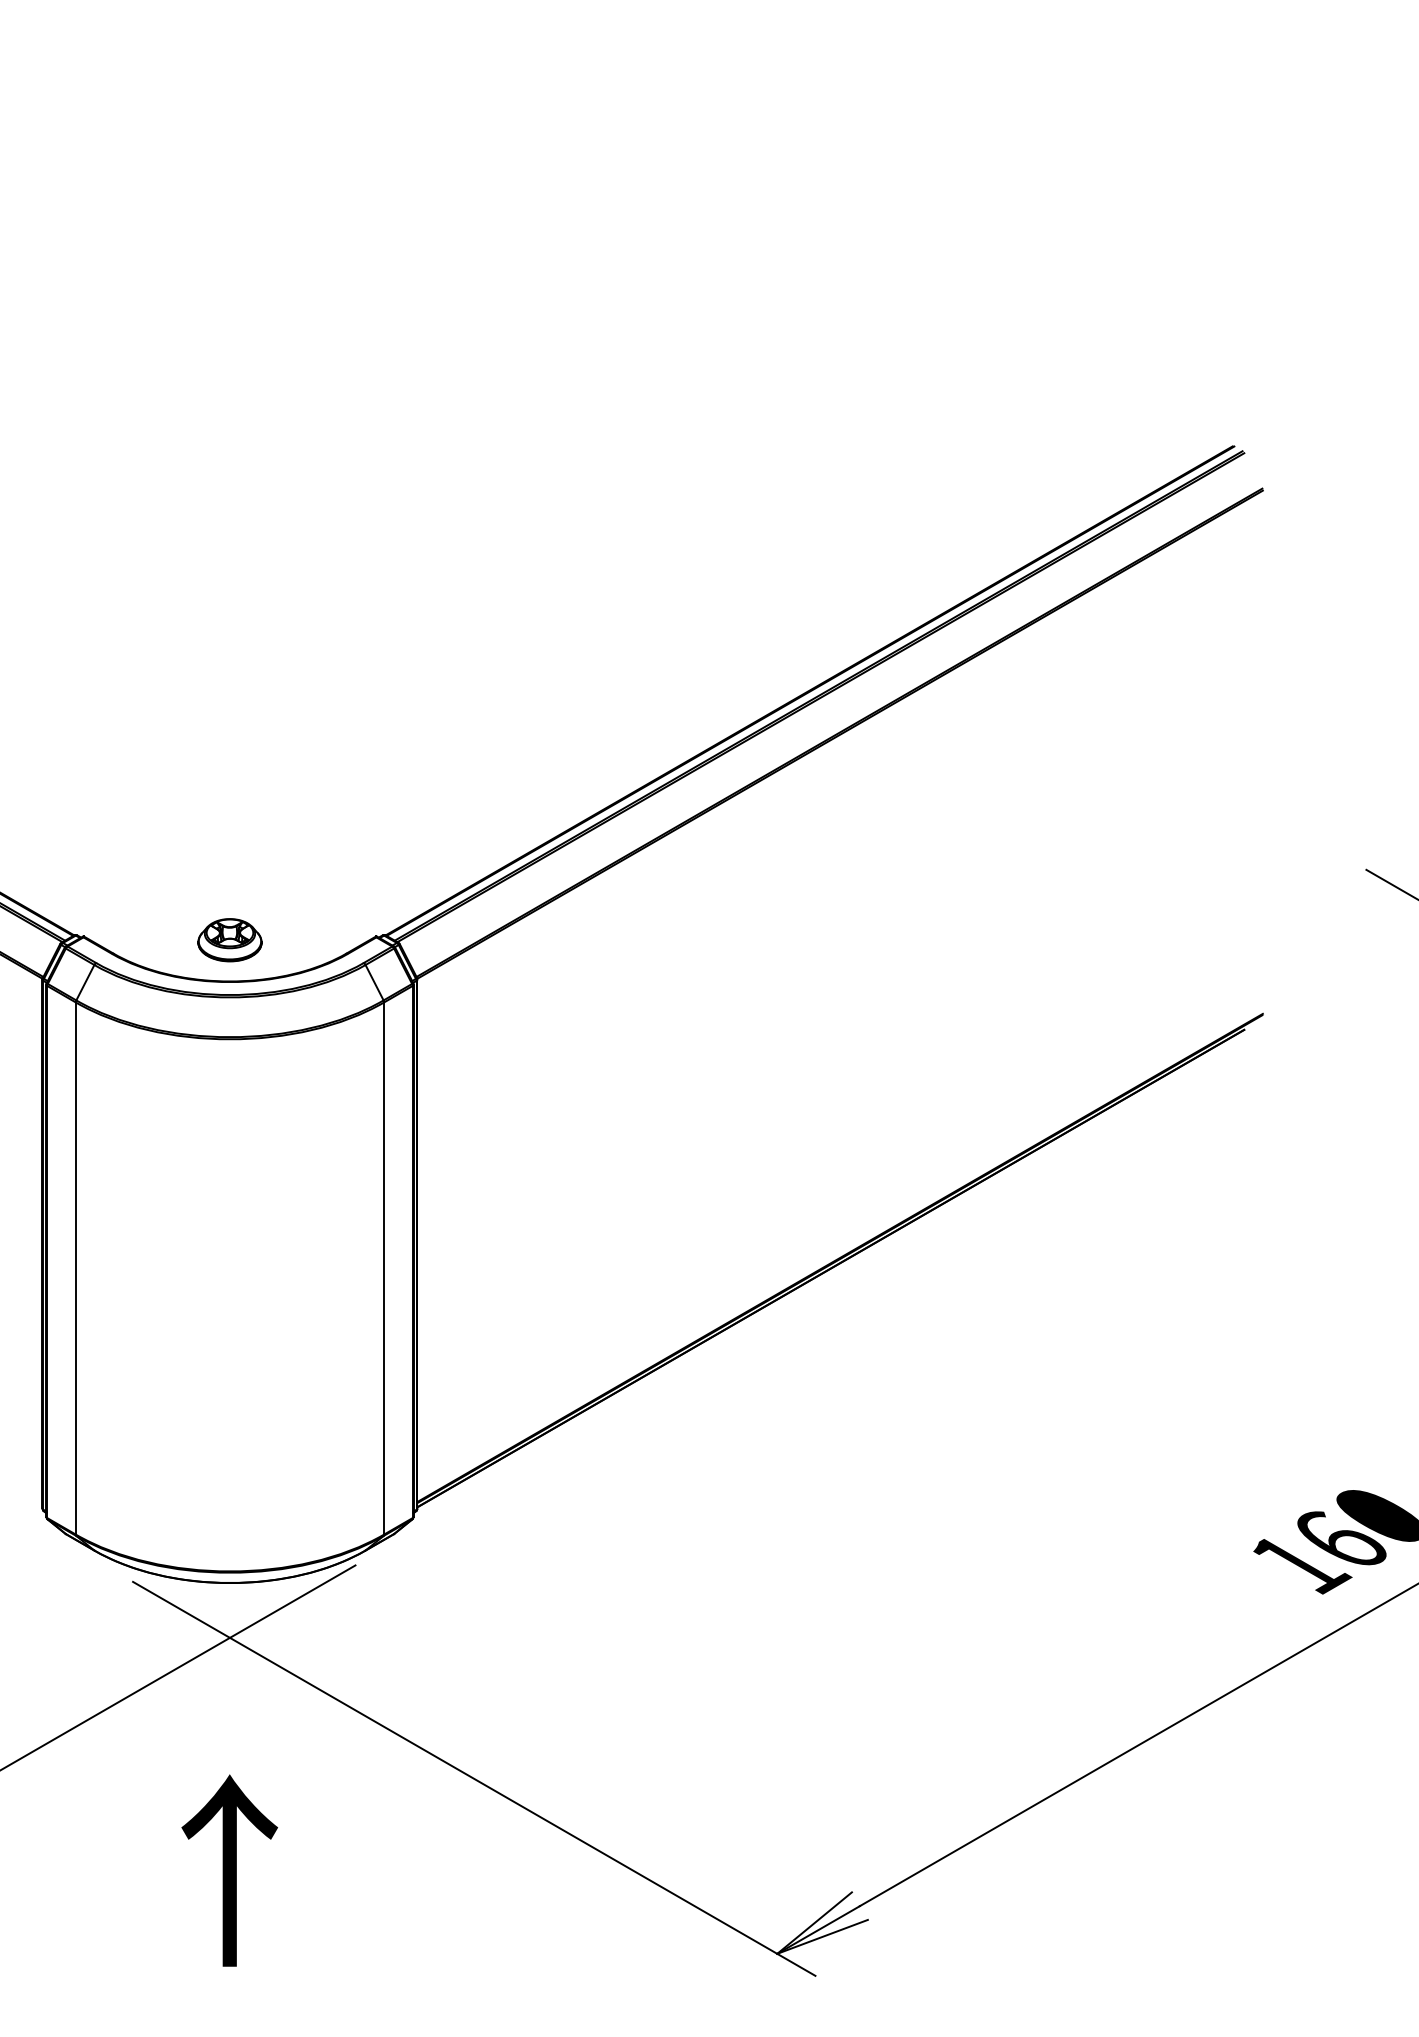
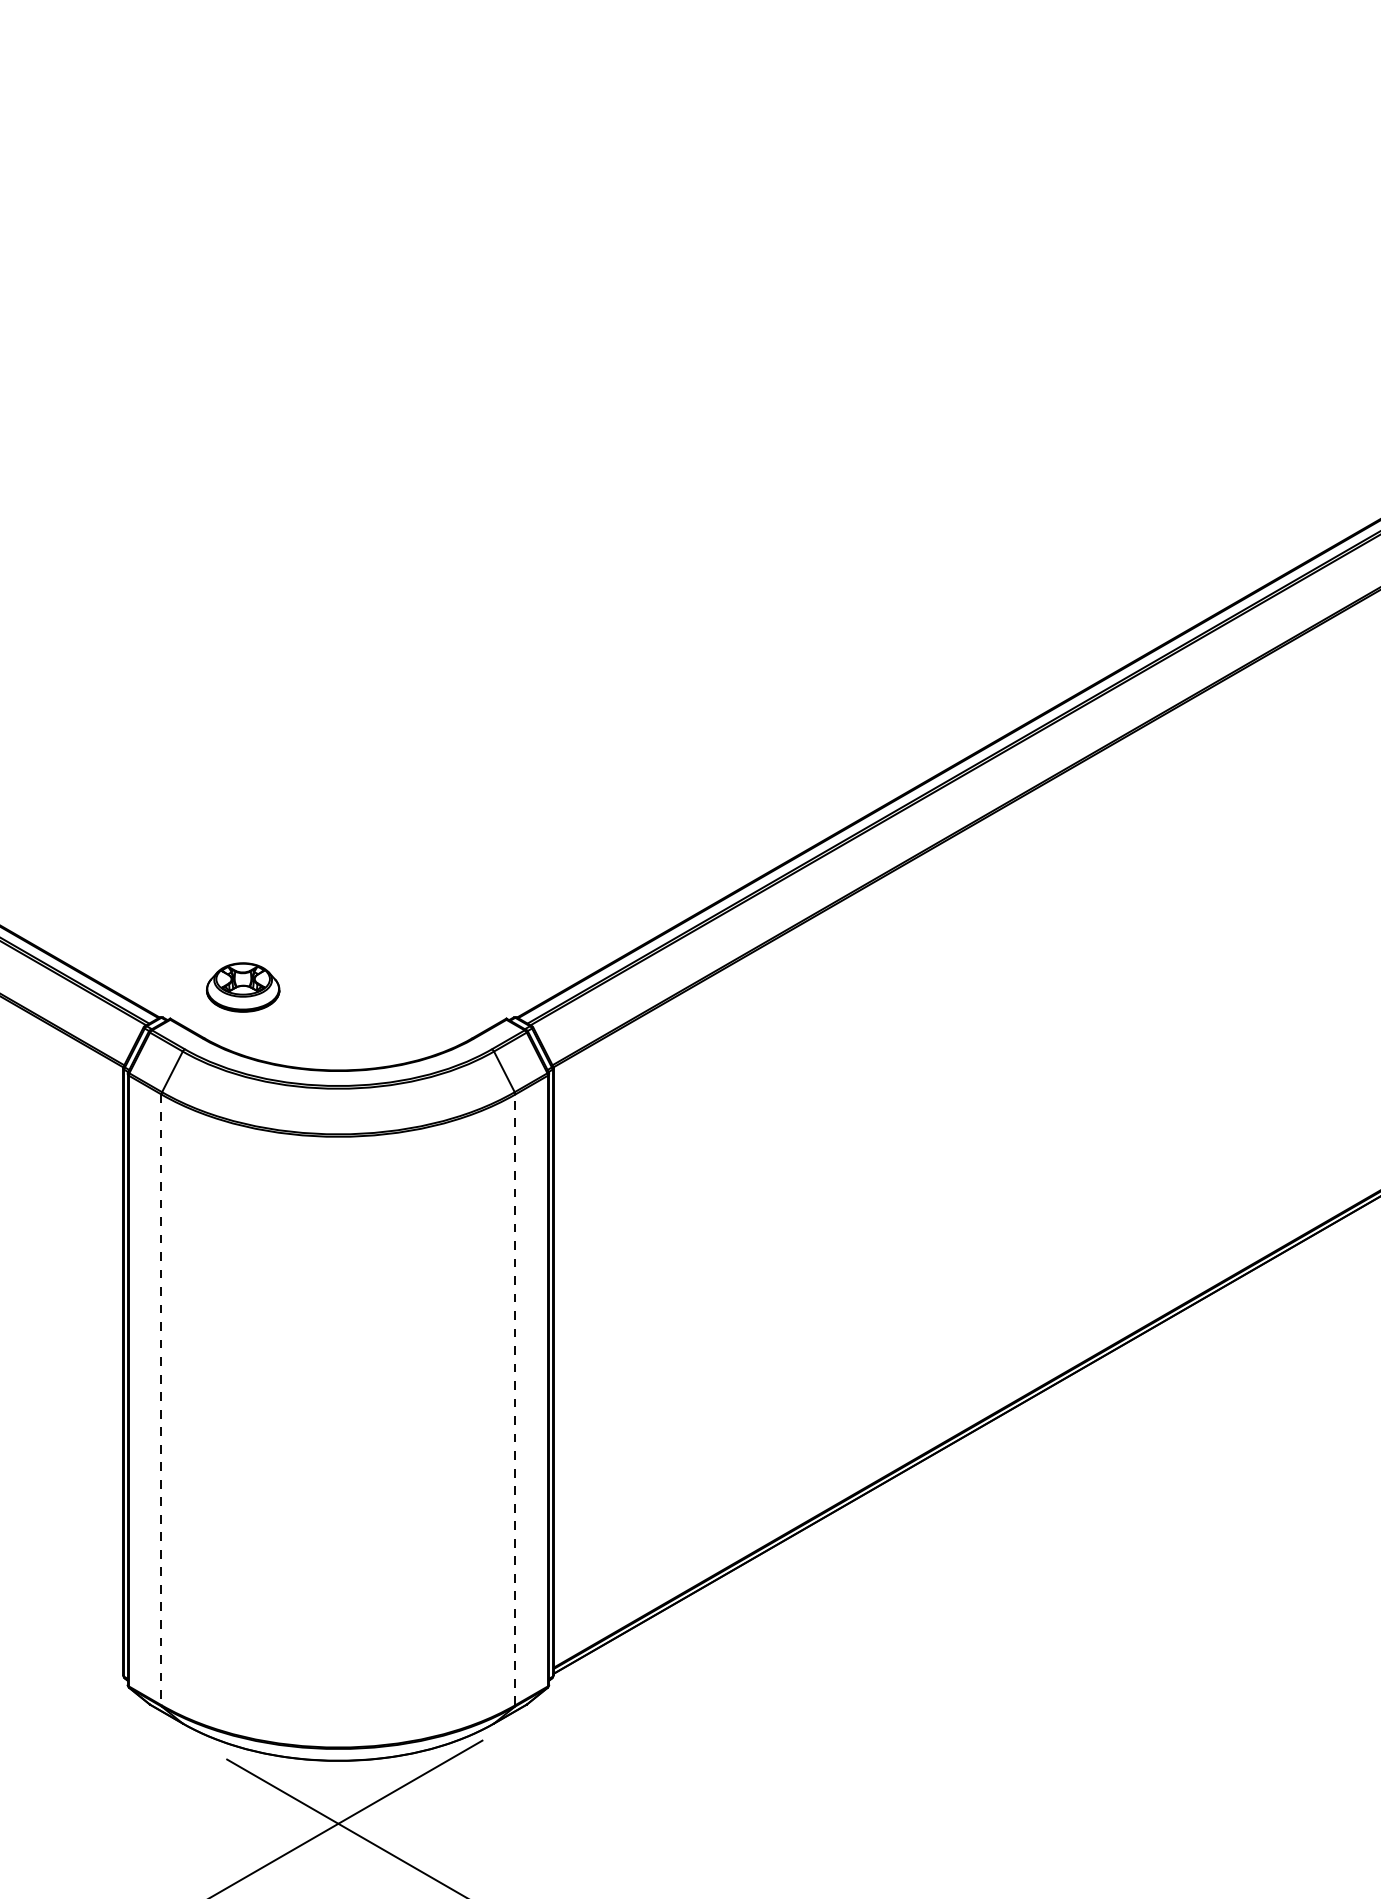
part: (229, 940) -> (242, 987), moved
line: (384, 1268) -> (515, 1399), solid -> dashed
line: (75, 1269) -> (161, 1401), solid -> dashed

